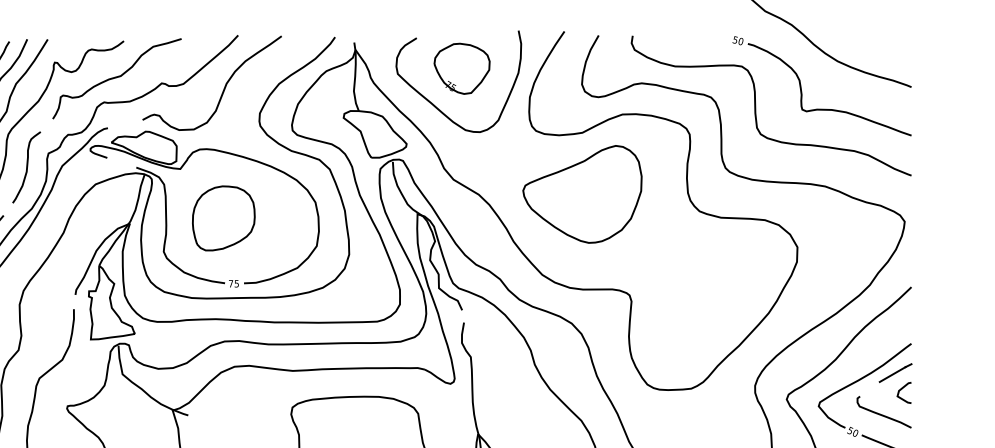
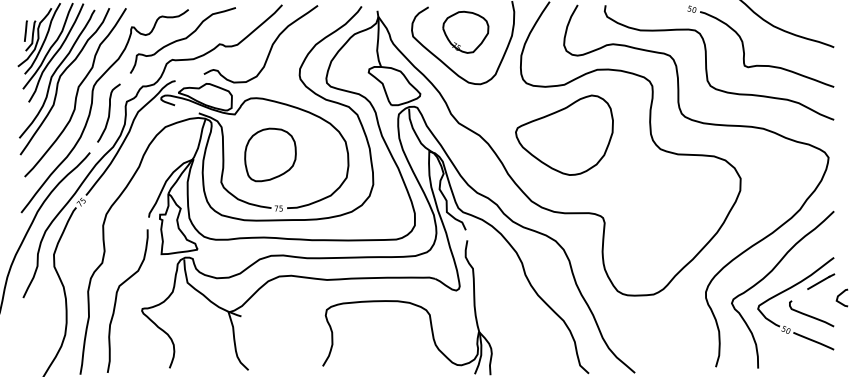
curve: (902, 389) -> (840, 295), moved

